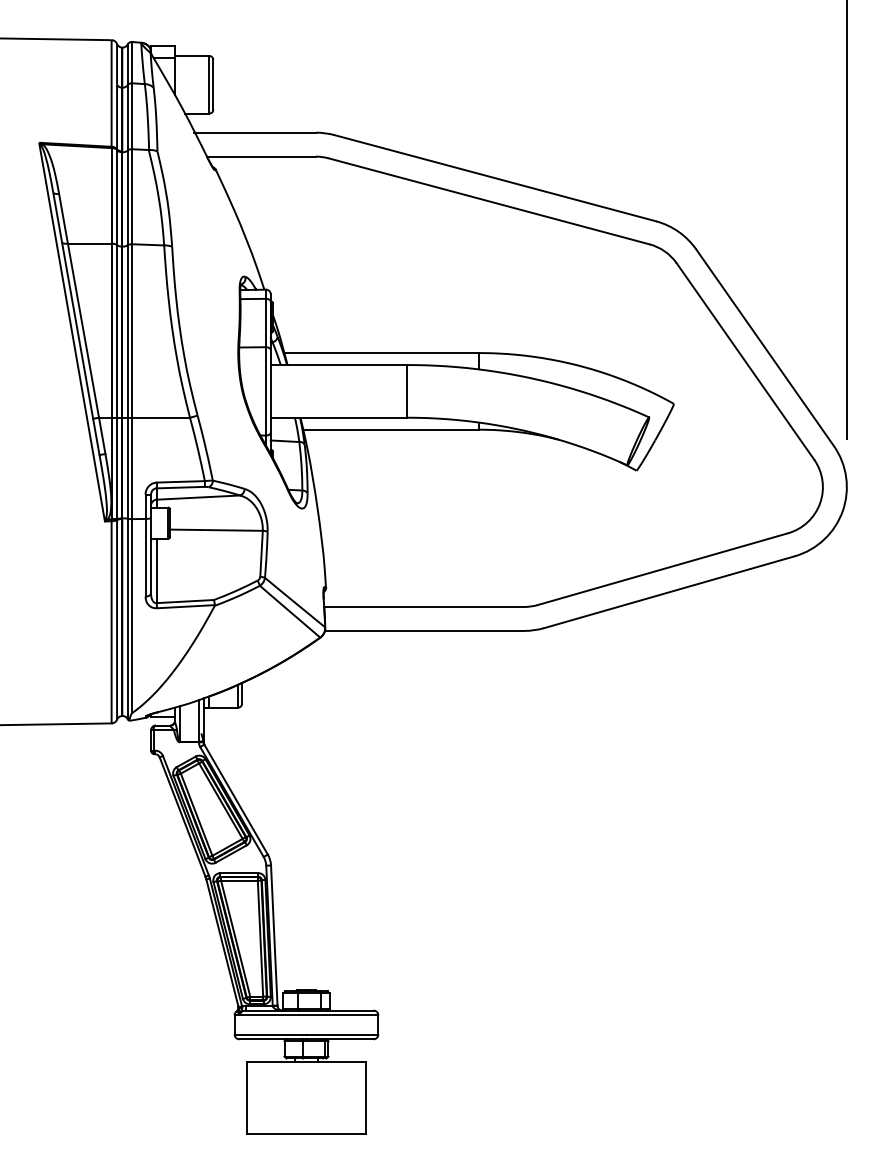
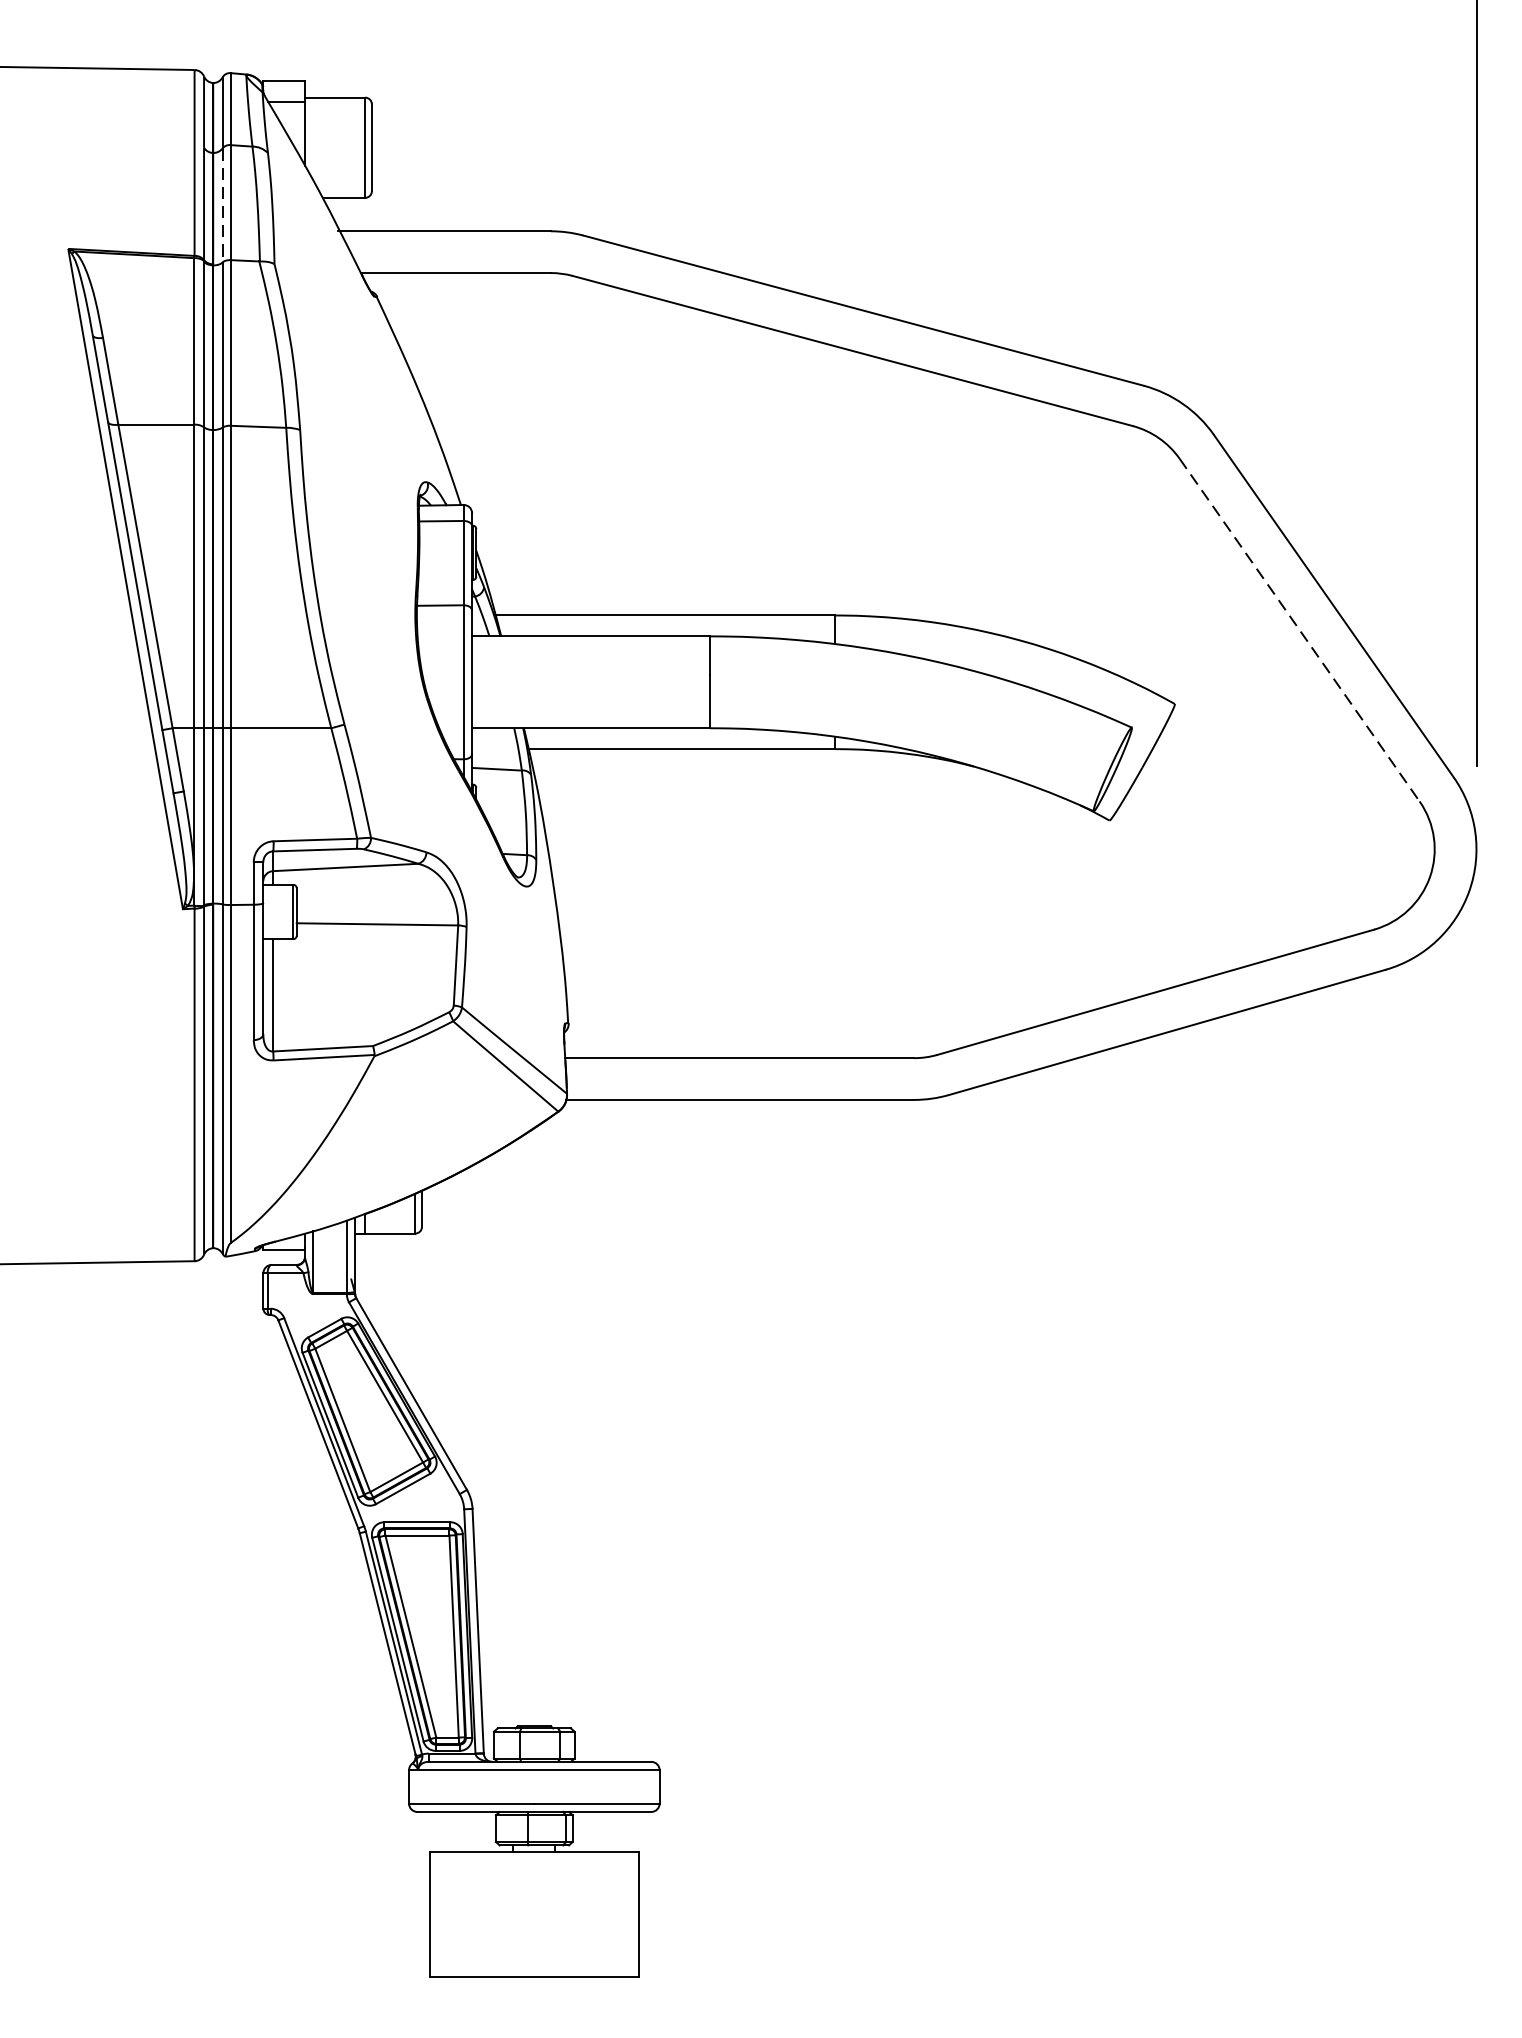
line: (127, 117) -> (222, 204), solid -> dashed
line: (745, 361) -> (1299, 630), solid -> dashed

